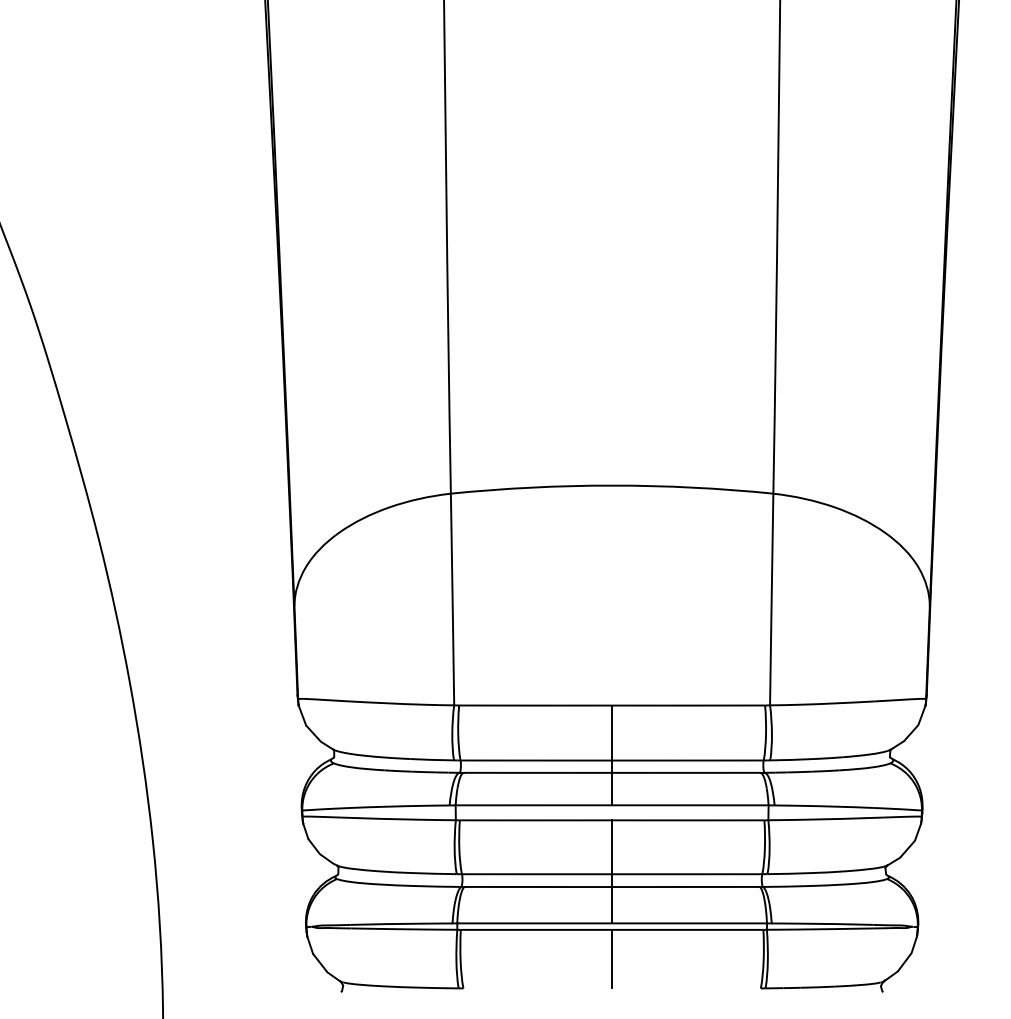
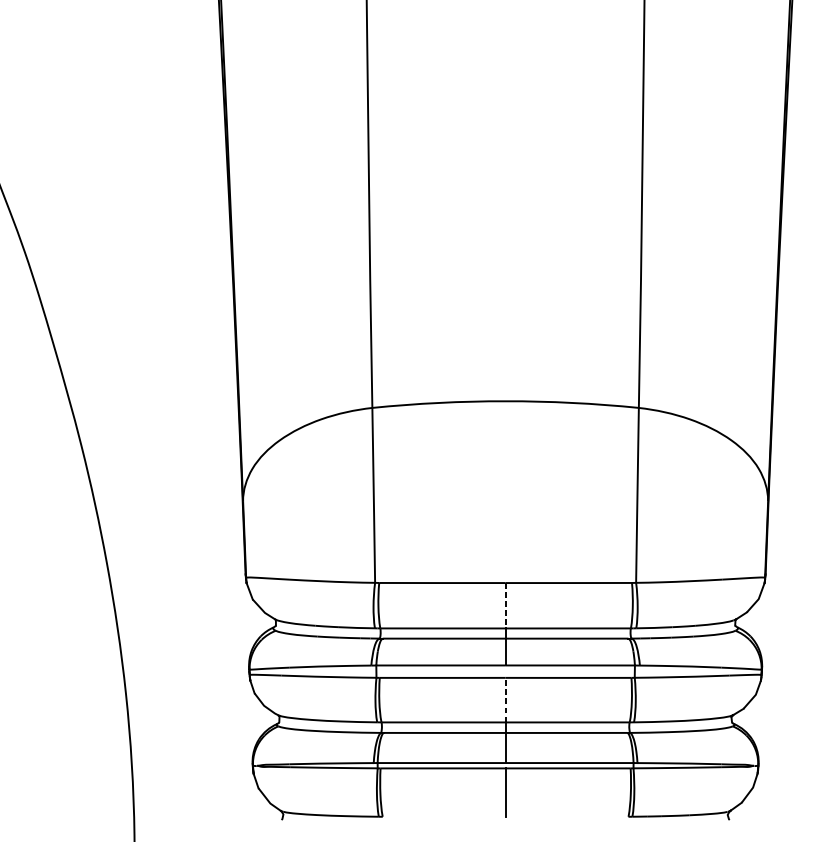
line: (612, 733) -> (505, 606), solid -> dashed
line: (612, 847) -> (505, 700), solid -> dashed

